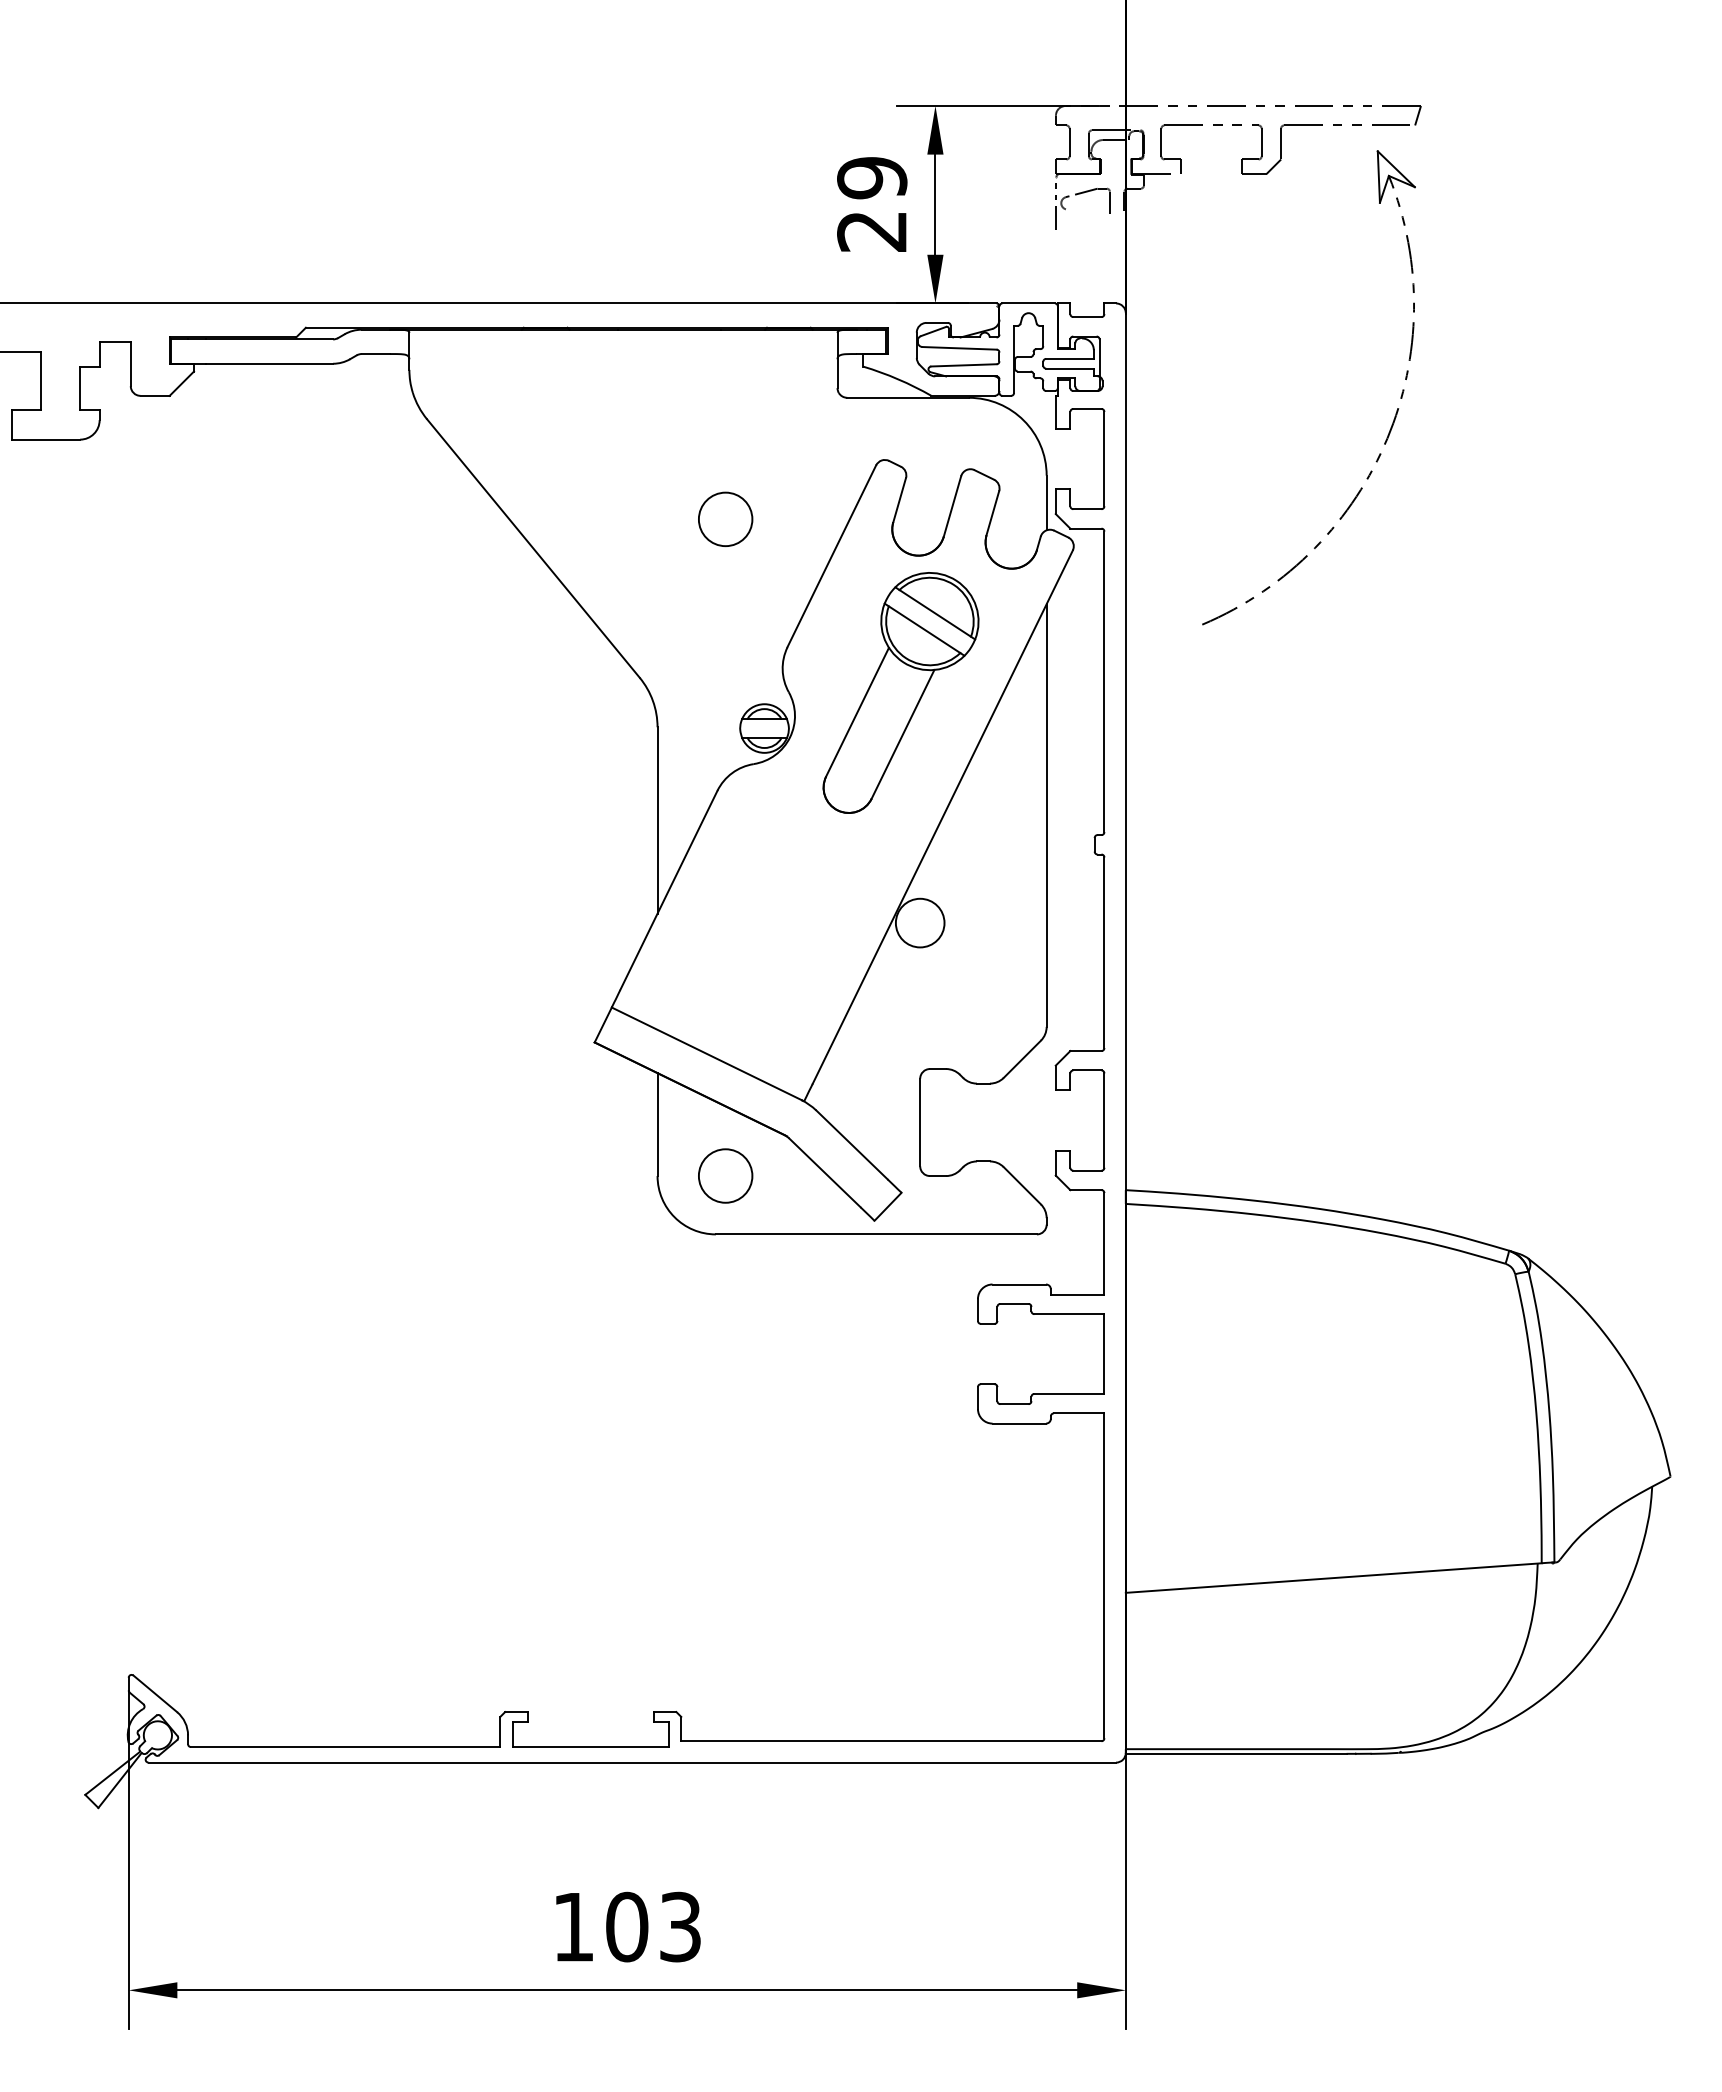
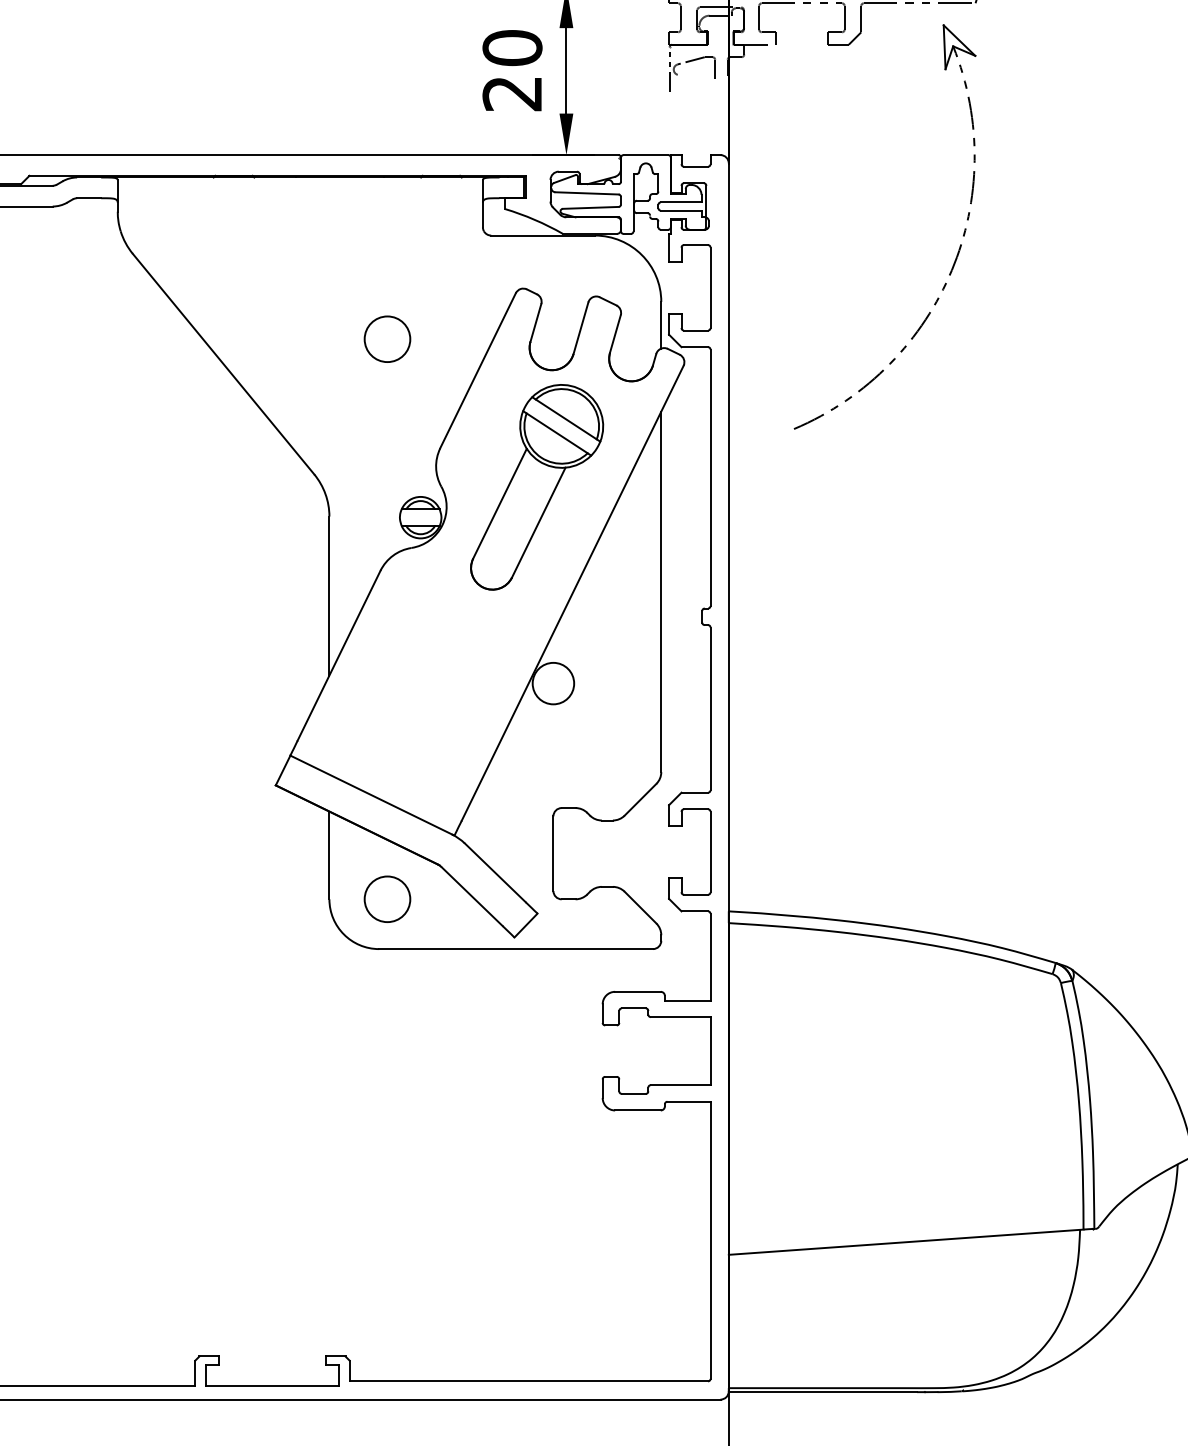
text: (872, 177) -> (512, 47), 29 -> 20

